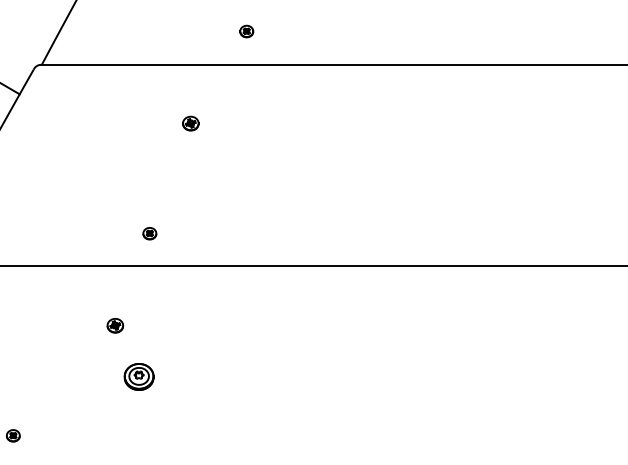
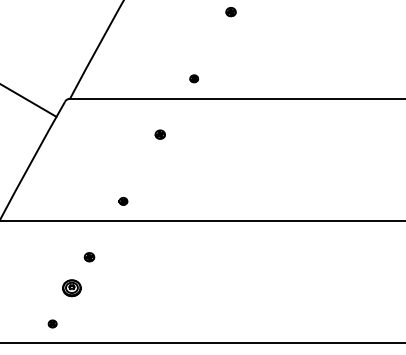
part: (149, 233) -> (123, 201), moved
part: (115, 326) -> (89, 257), moved
part: (138, 377) -> (71, 288), moved

